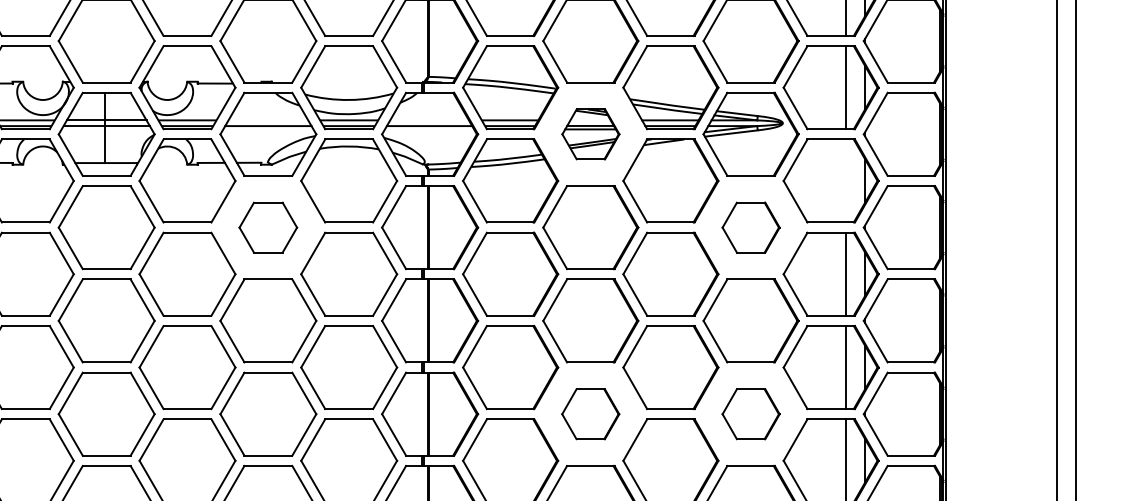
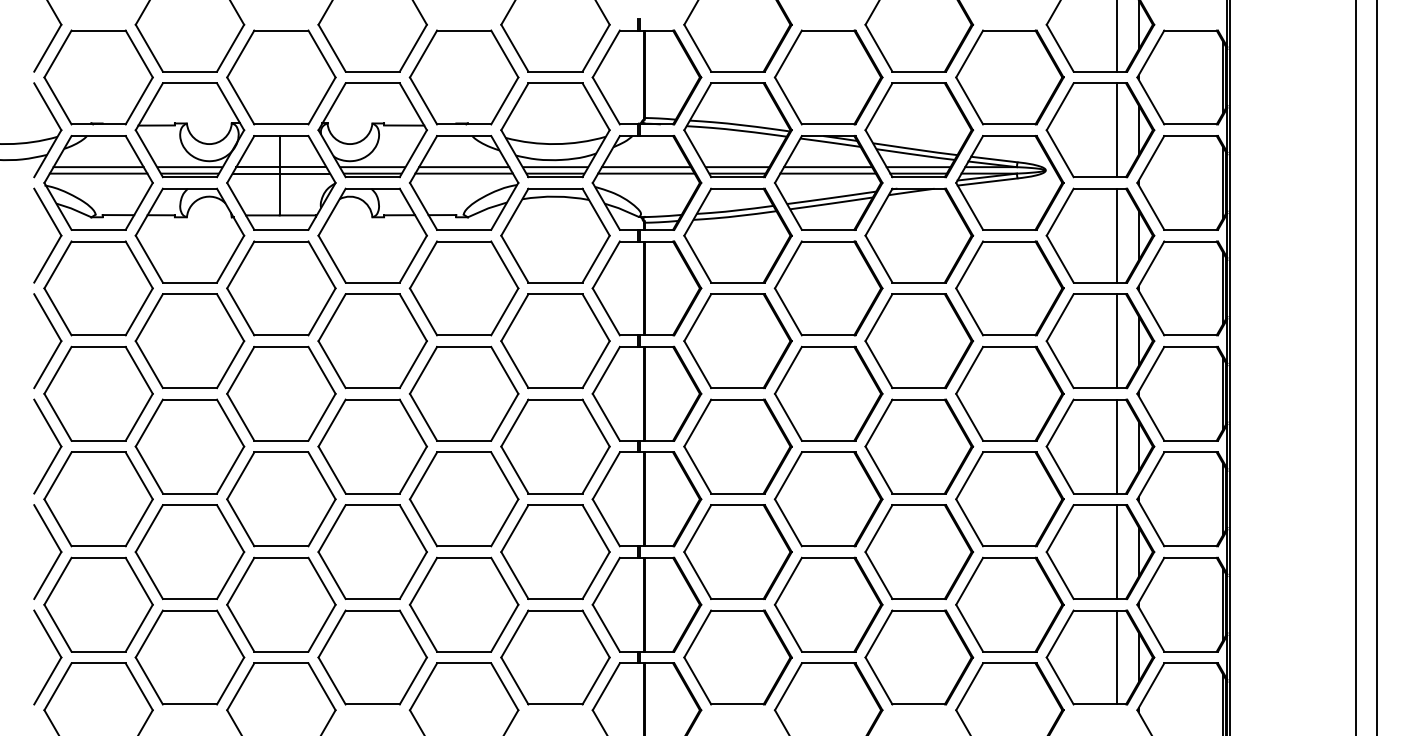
line: (268, 120) -> (464, 167), added
line: (428, 120) -> (645, 167), added
part: (590, 133) -> (828, 182), size x1.67
line: (846, 180) -> (1117, 235), added
part: (267, 227) -> (463, 288), size x1.67
part: (750, 227) -> (1009, 288), size x1.67
part: (590, 414) -> (828, 499), size x1.67
part: (750, 414) -> (1009, 499), size x1.67

